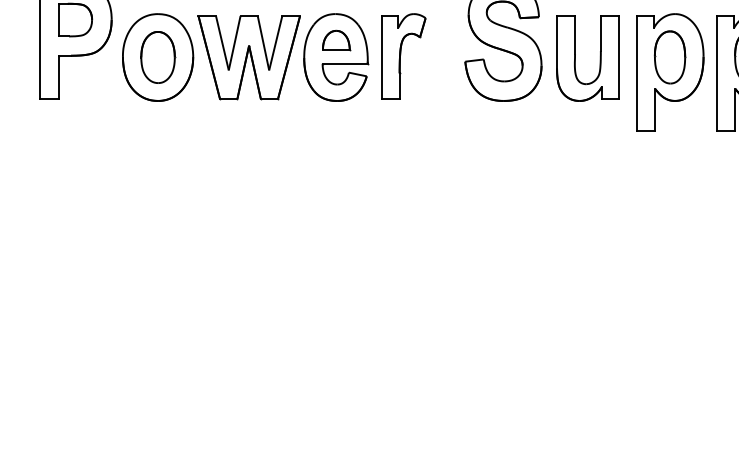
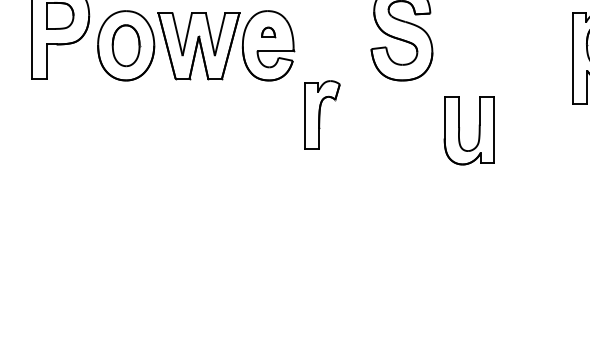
part: (336, 40) -> (268, 32), size x0.6
part: (403, 55) -> (322, 114), moved
part: (575, 58) -> (459, 130), moved
part: (670, 72) -> (535, 57), removed

